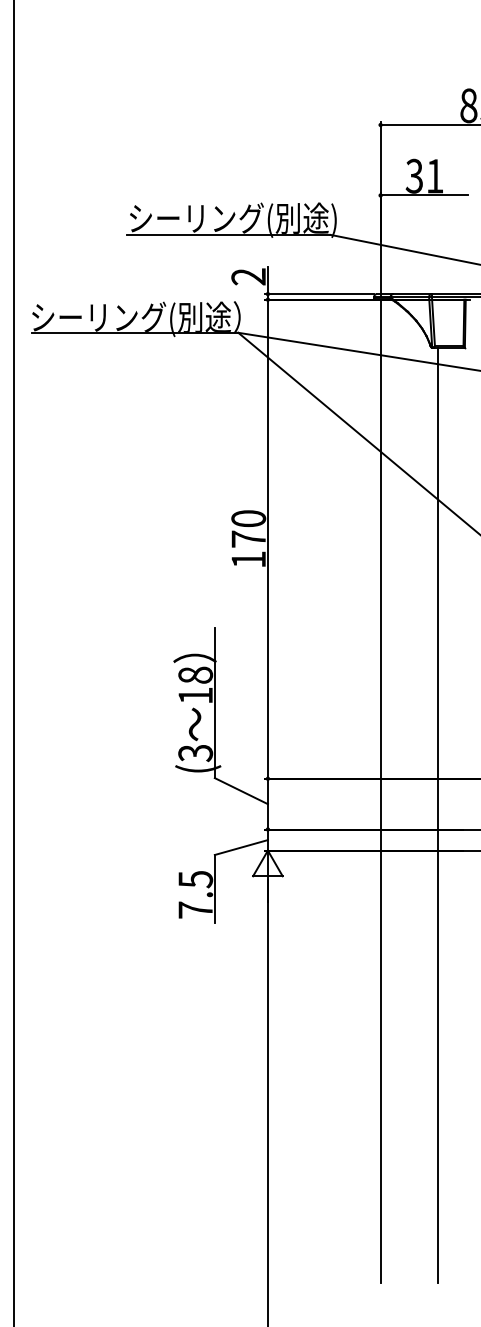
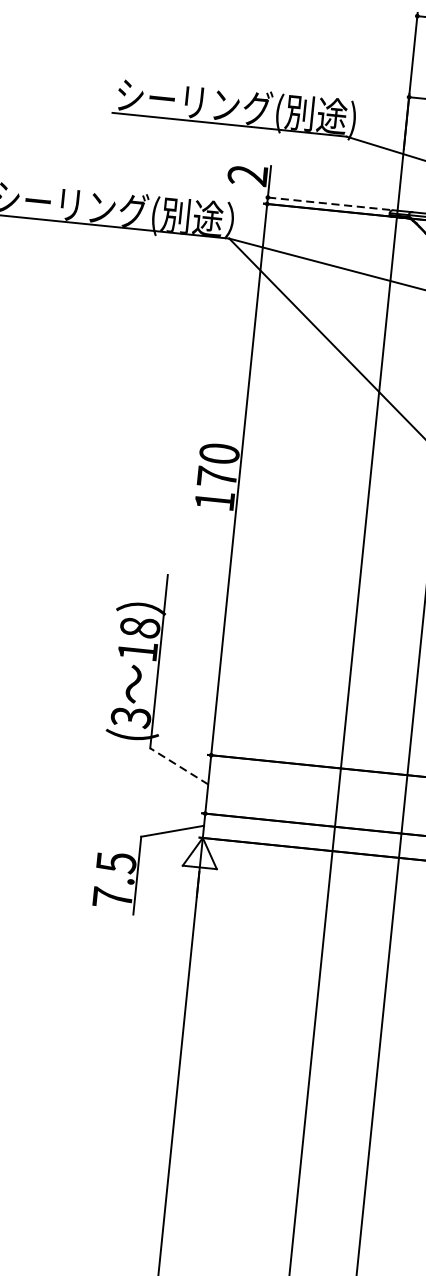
line: (319, 294) -> (327, 204), solid -> dashed
line: (241, 791) -> (179, 766), solid -> dashed

